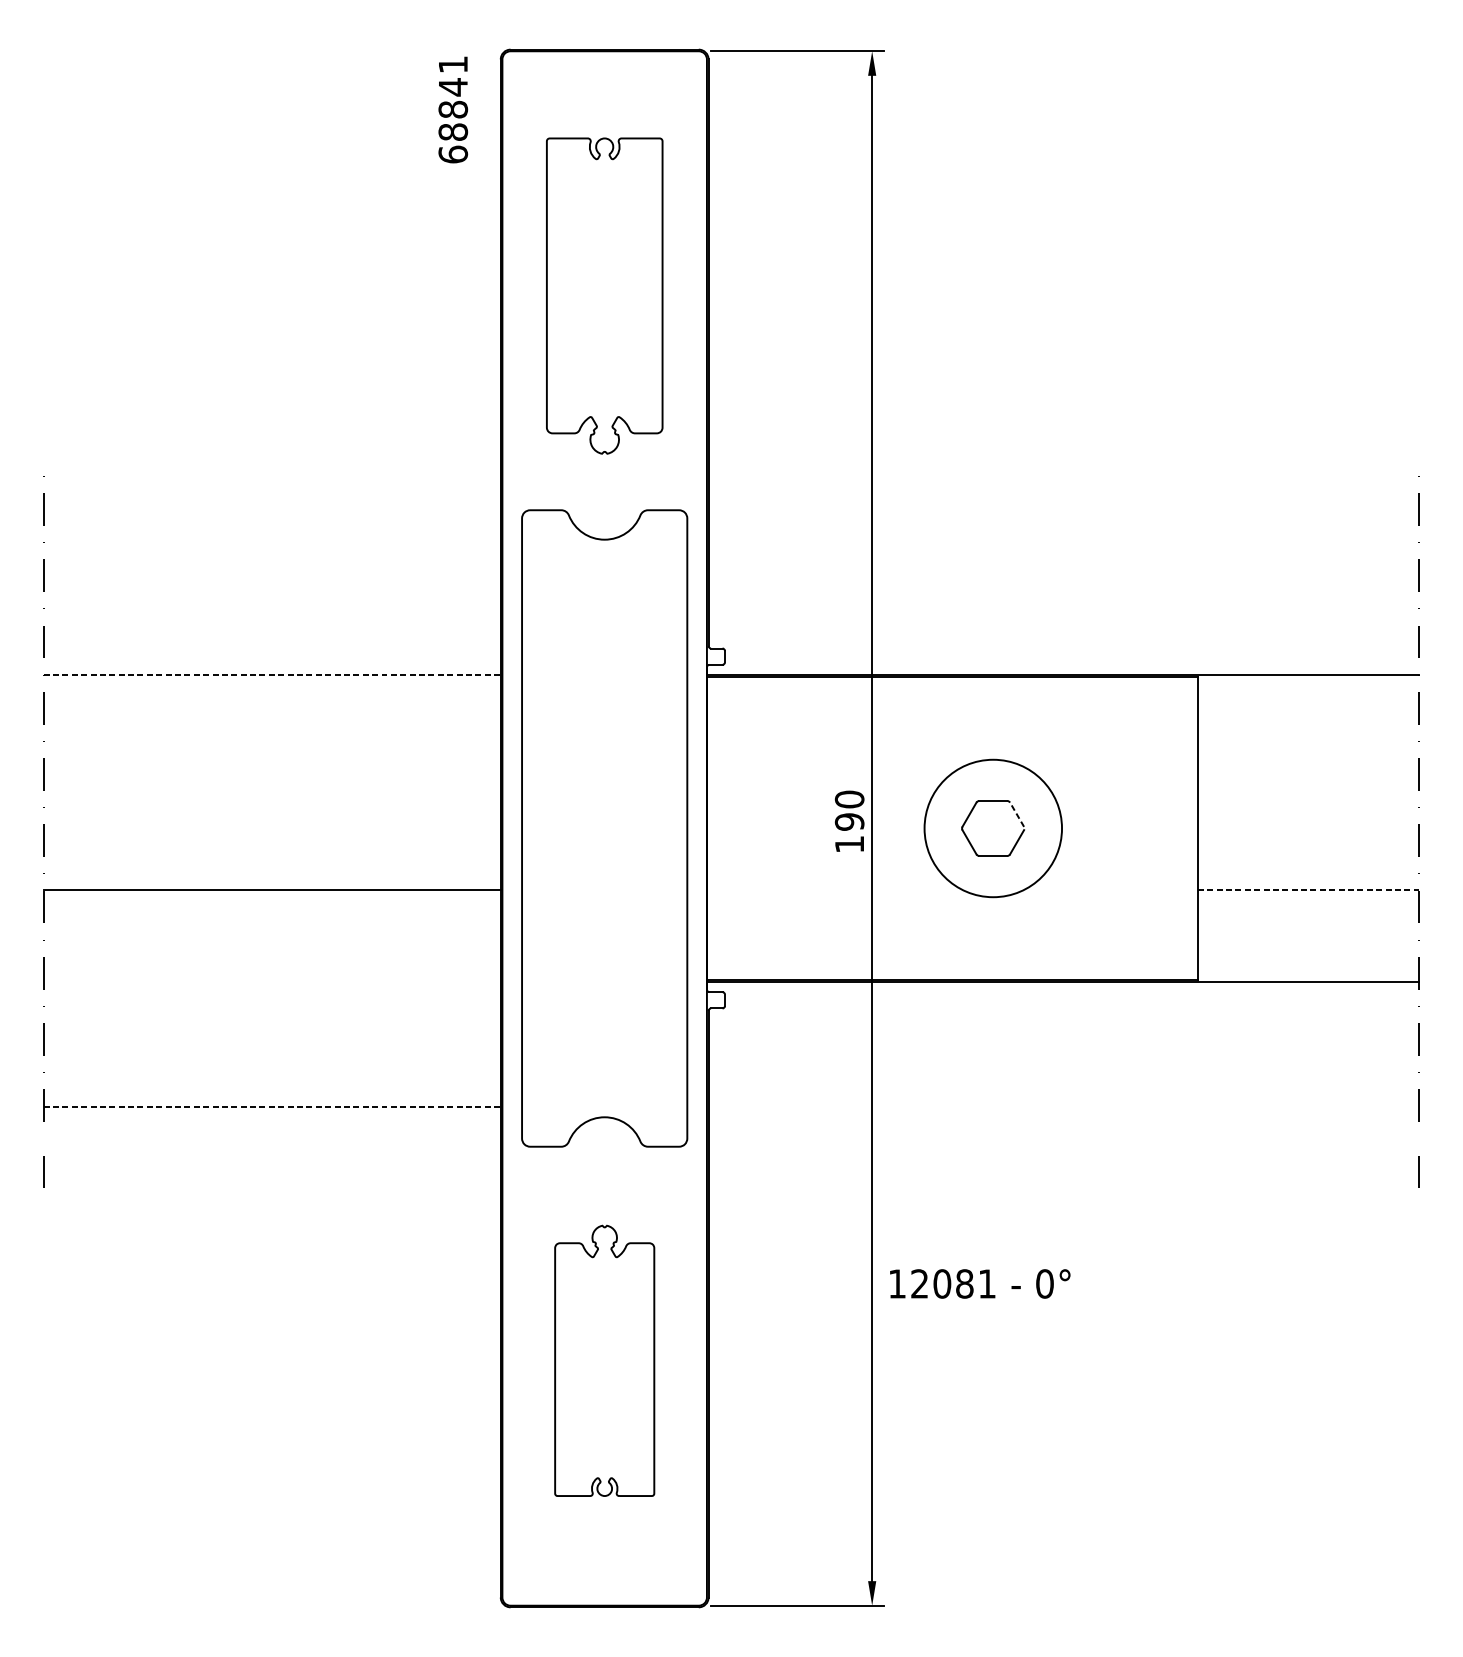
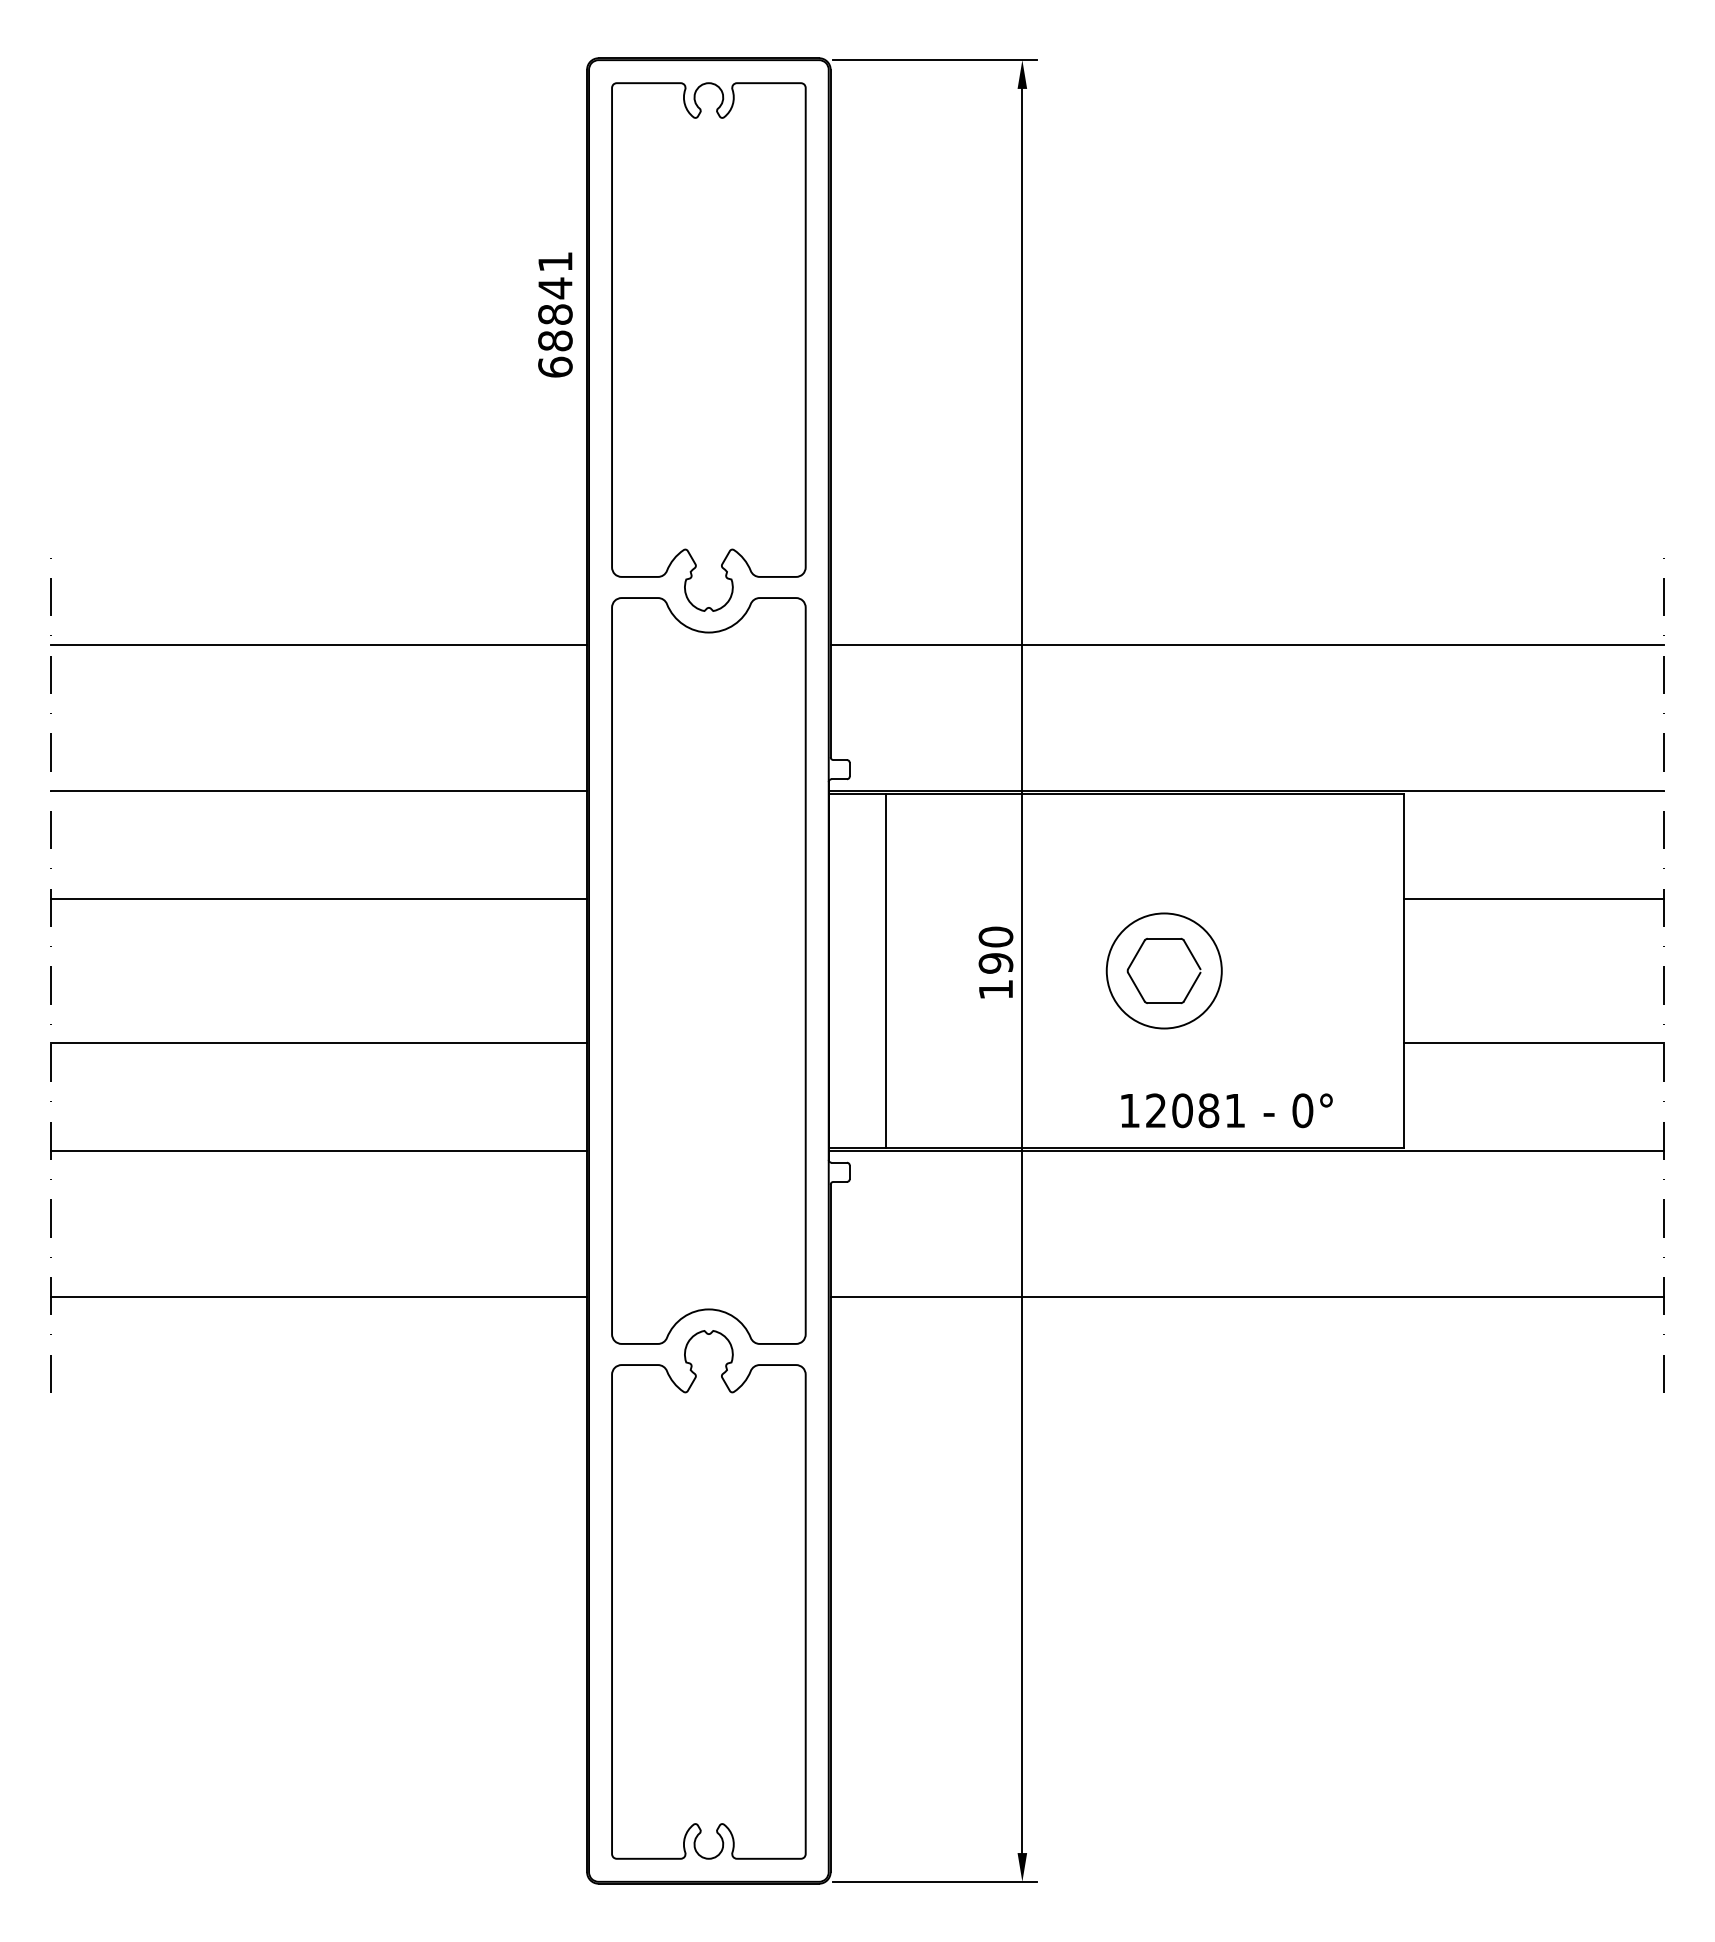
text: (453, 109) -> (555, 314), moved
part: (604, 295) -> (708, 346), size x1.43
line: (272, 550) -> (319, 645), added
line: (1063, 550) -> (1246, 645), added
line: (272, 675) -> (319, 791), dashed -> solid
line: (272, 767) -> (319, 899), added
line: (1308, 767) -> (1533, 899), added
line: (1016, 814) -> (1191, 954), dashed -> solid
line: (756, 828) -> (886, 970), added
circle: (992, 828) -> (1163, 970), size x0.71
line: (1308, 889) -> (1533, 1042), dashed -> solid
line: (272, 981) -> (319, 1150), added
line: (272, 1106) -> (319, 1296), dashed -> solid
line: (1063, 1106) -> (1246, 1296), added
text: (979, 1283) -> (1226, 1110), moved
part: (604, 1360) -> (708, 1594), size x1.67

